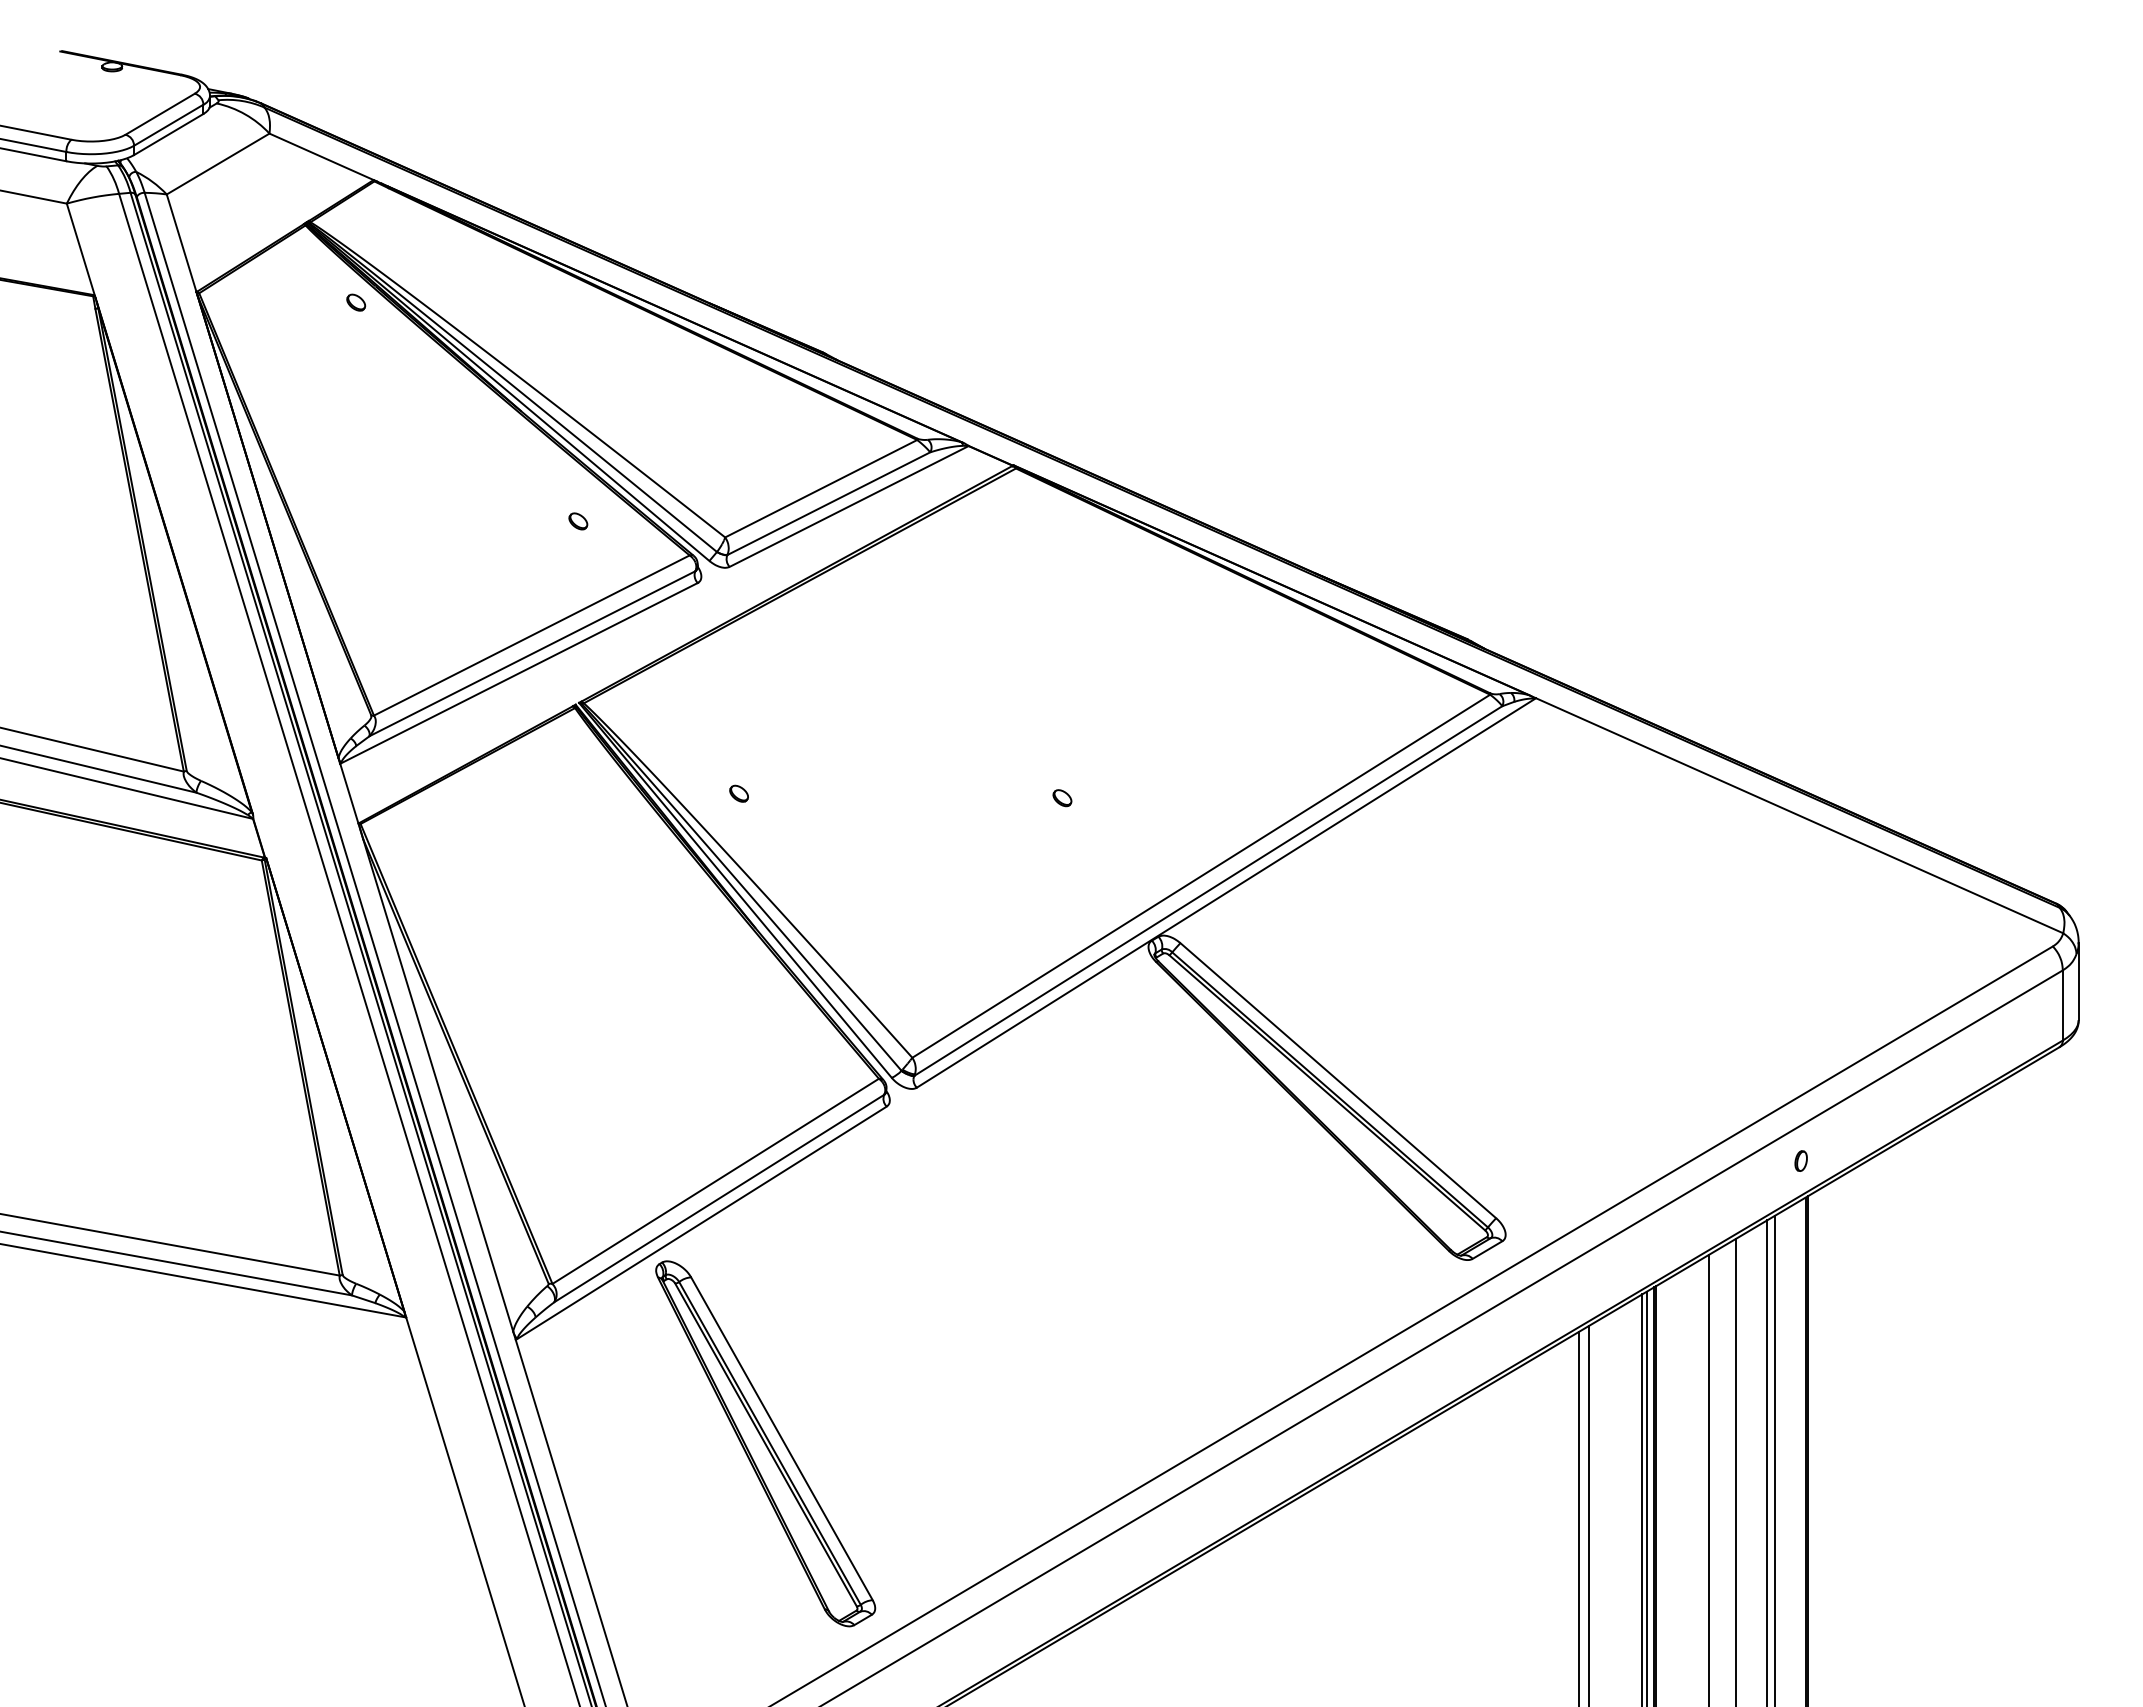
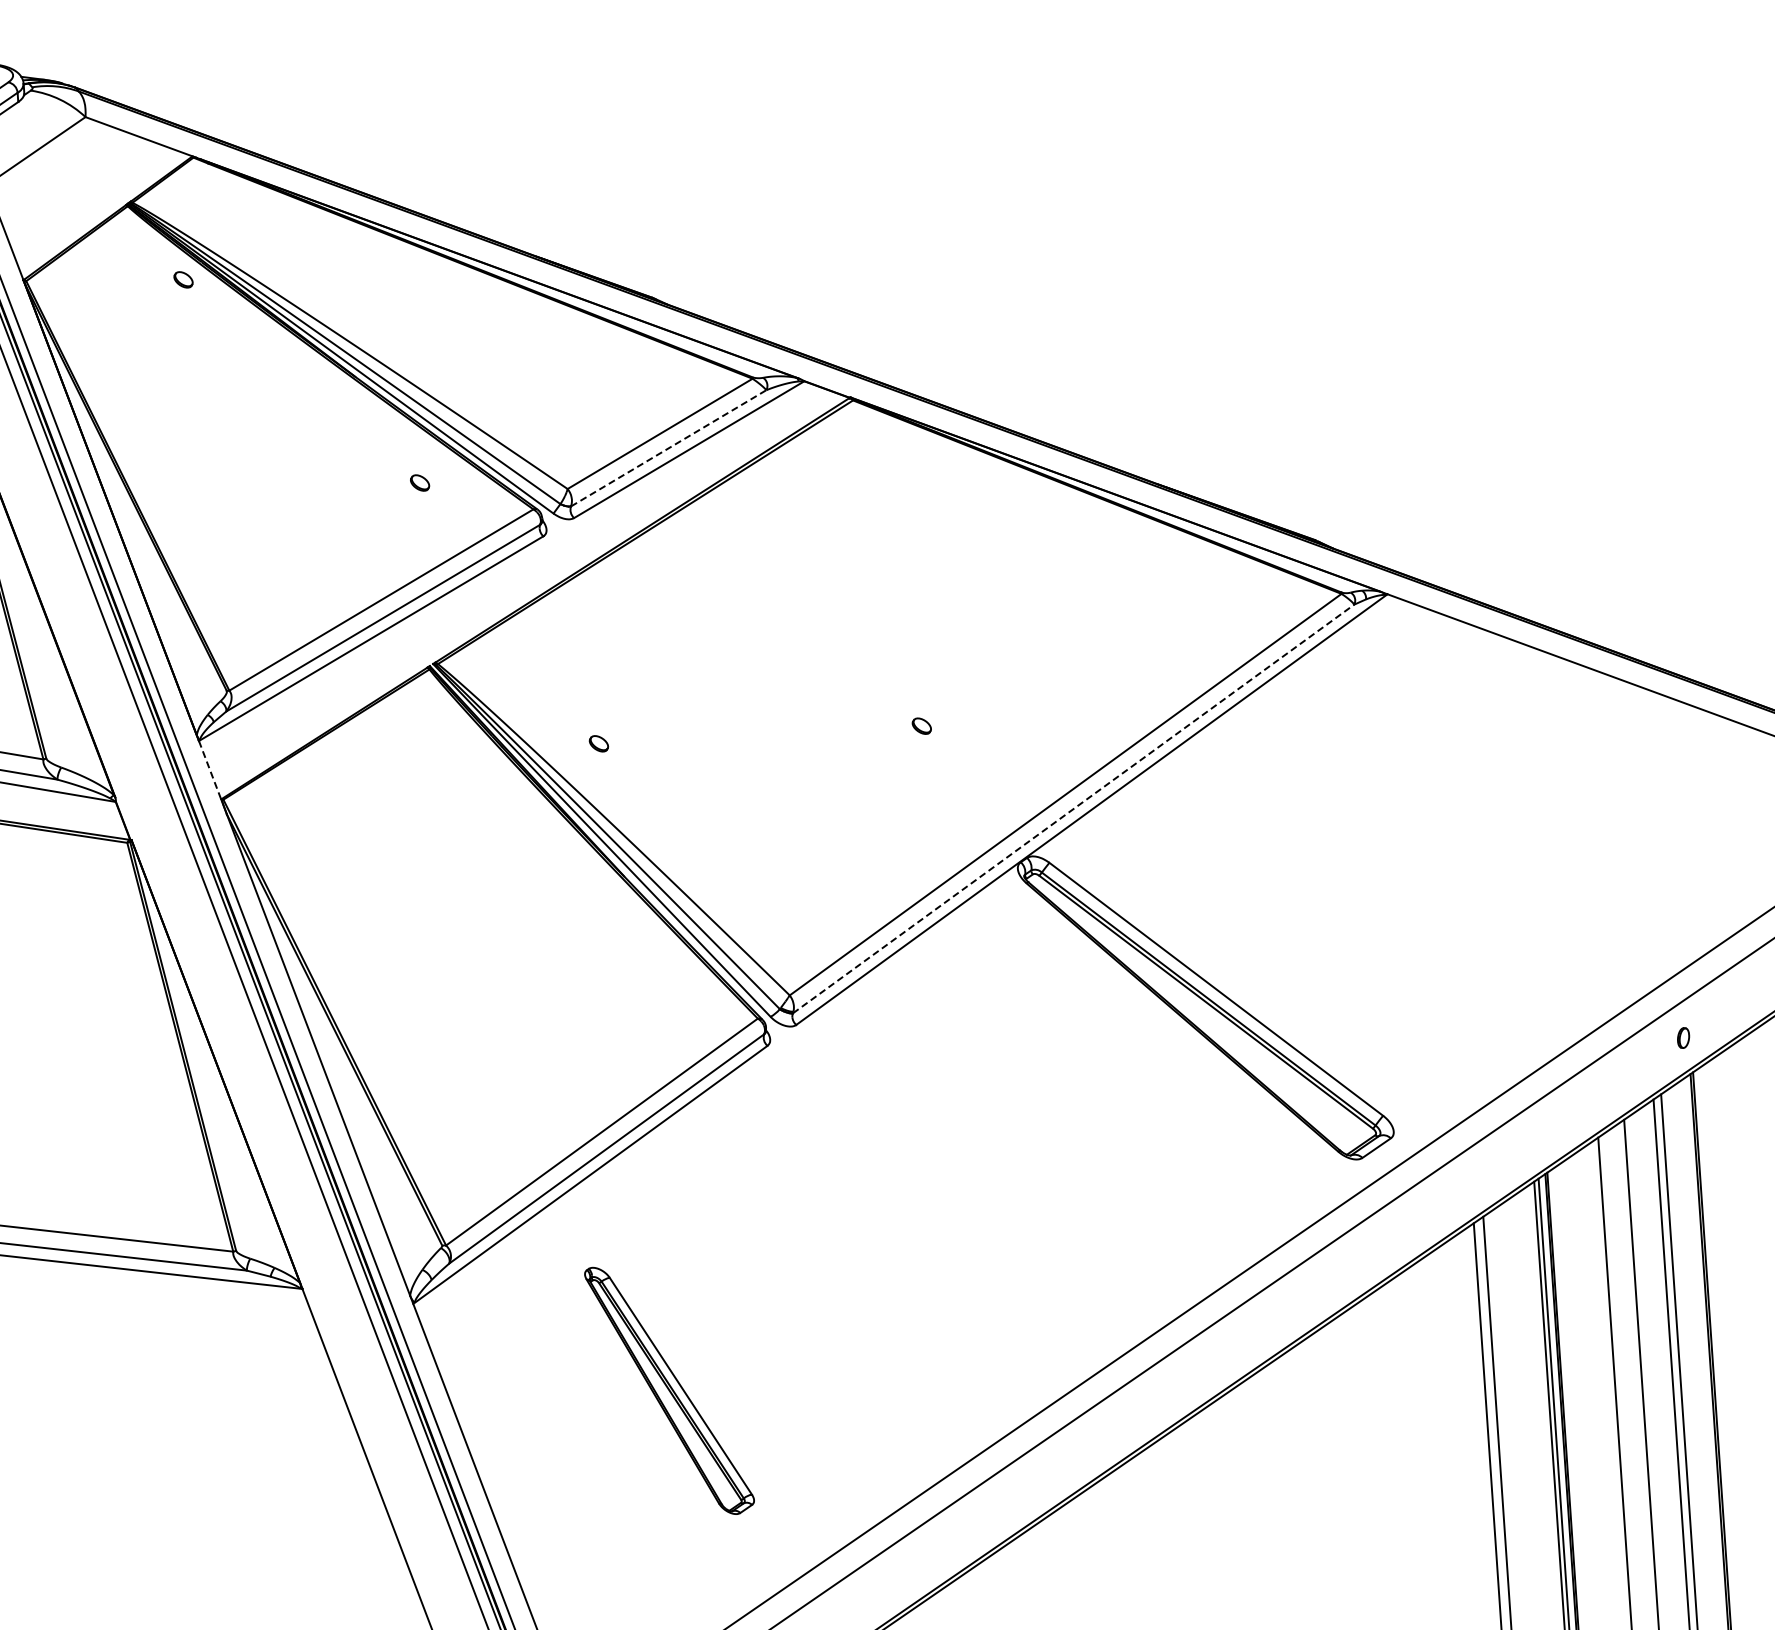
line: (828, 503) -> (668, 448), solid -> dashed
line: (349, 794) -> (210, 771), solid -> dashed
line: (1208, 890) -> (1073, 808), solid -> dashed
part: (765, 1443) -> (669, 1390), size x0.7

